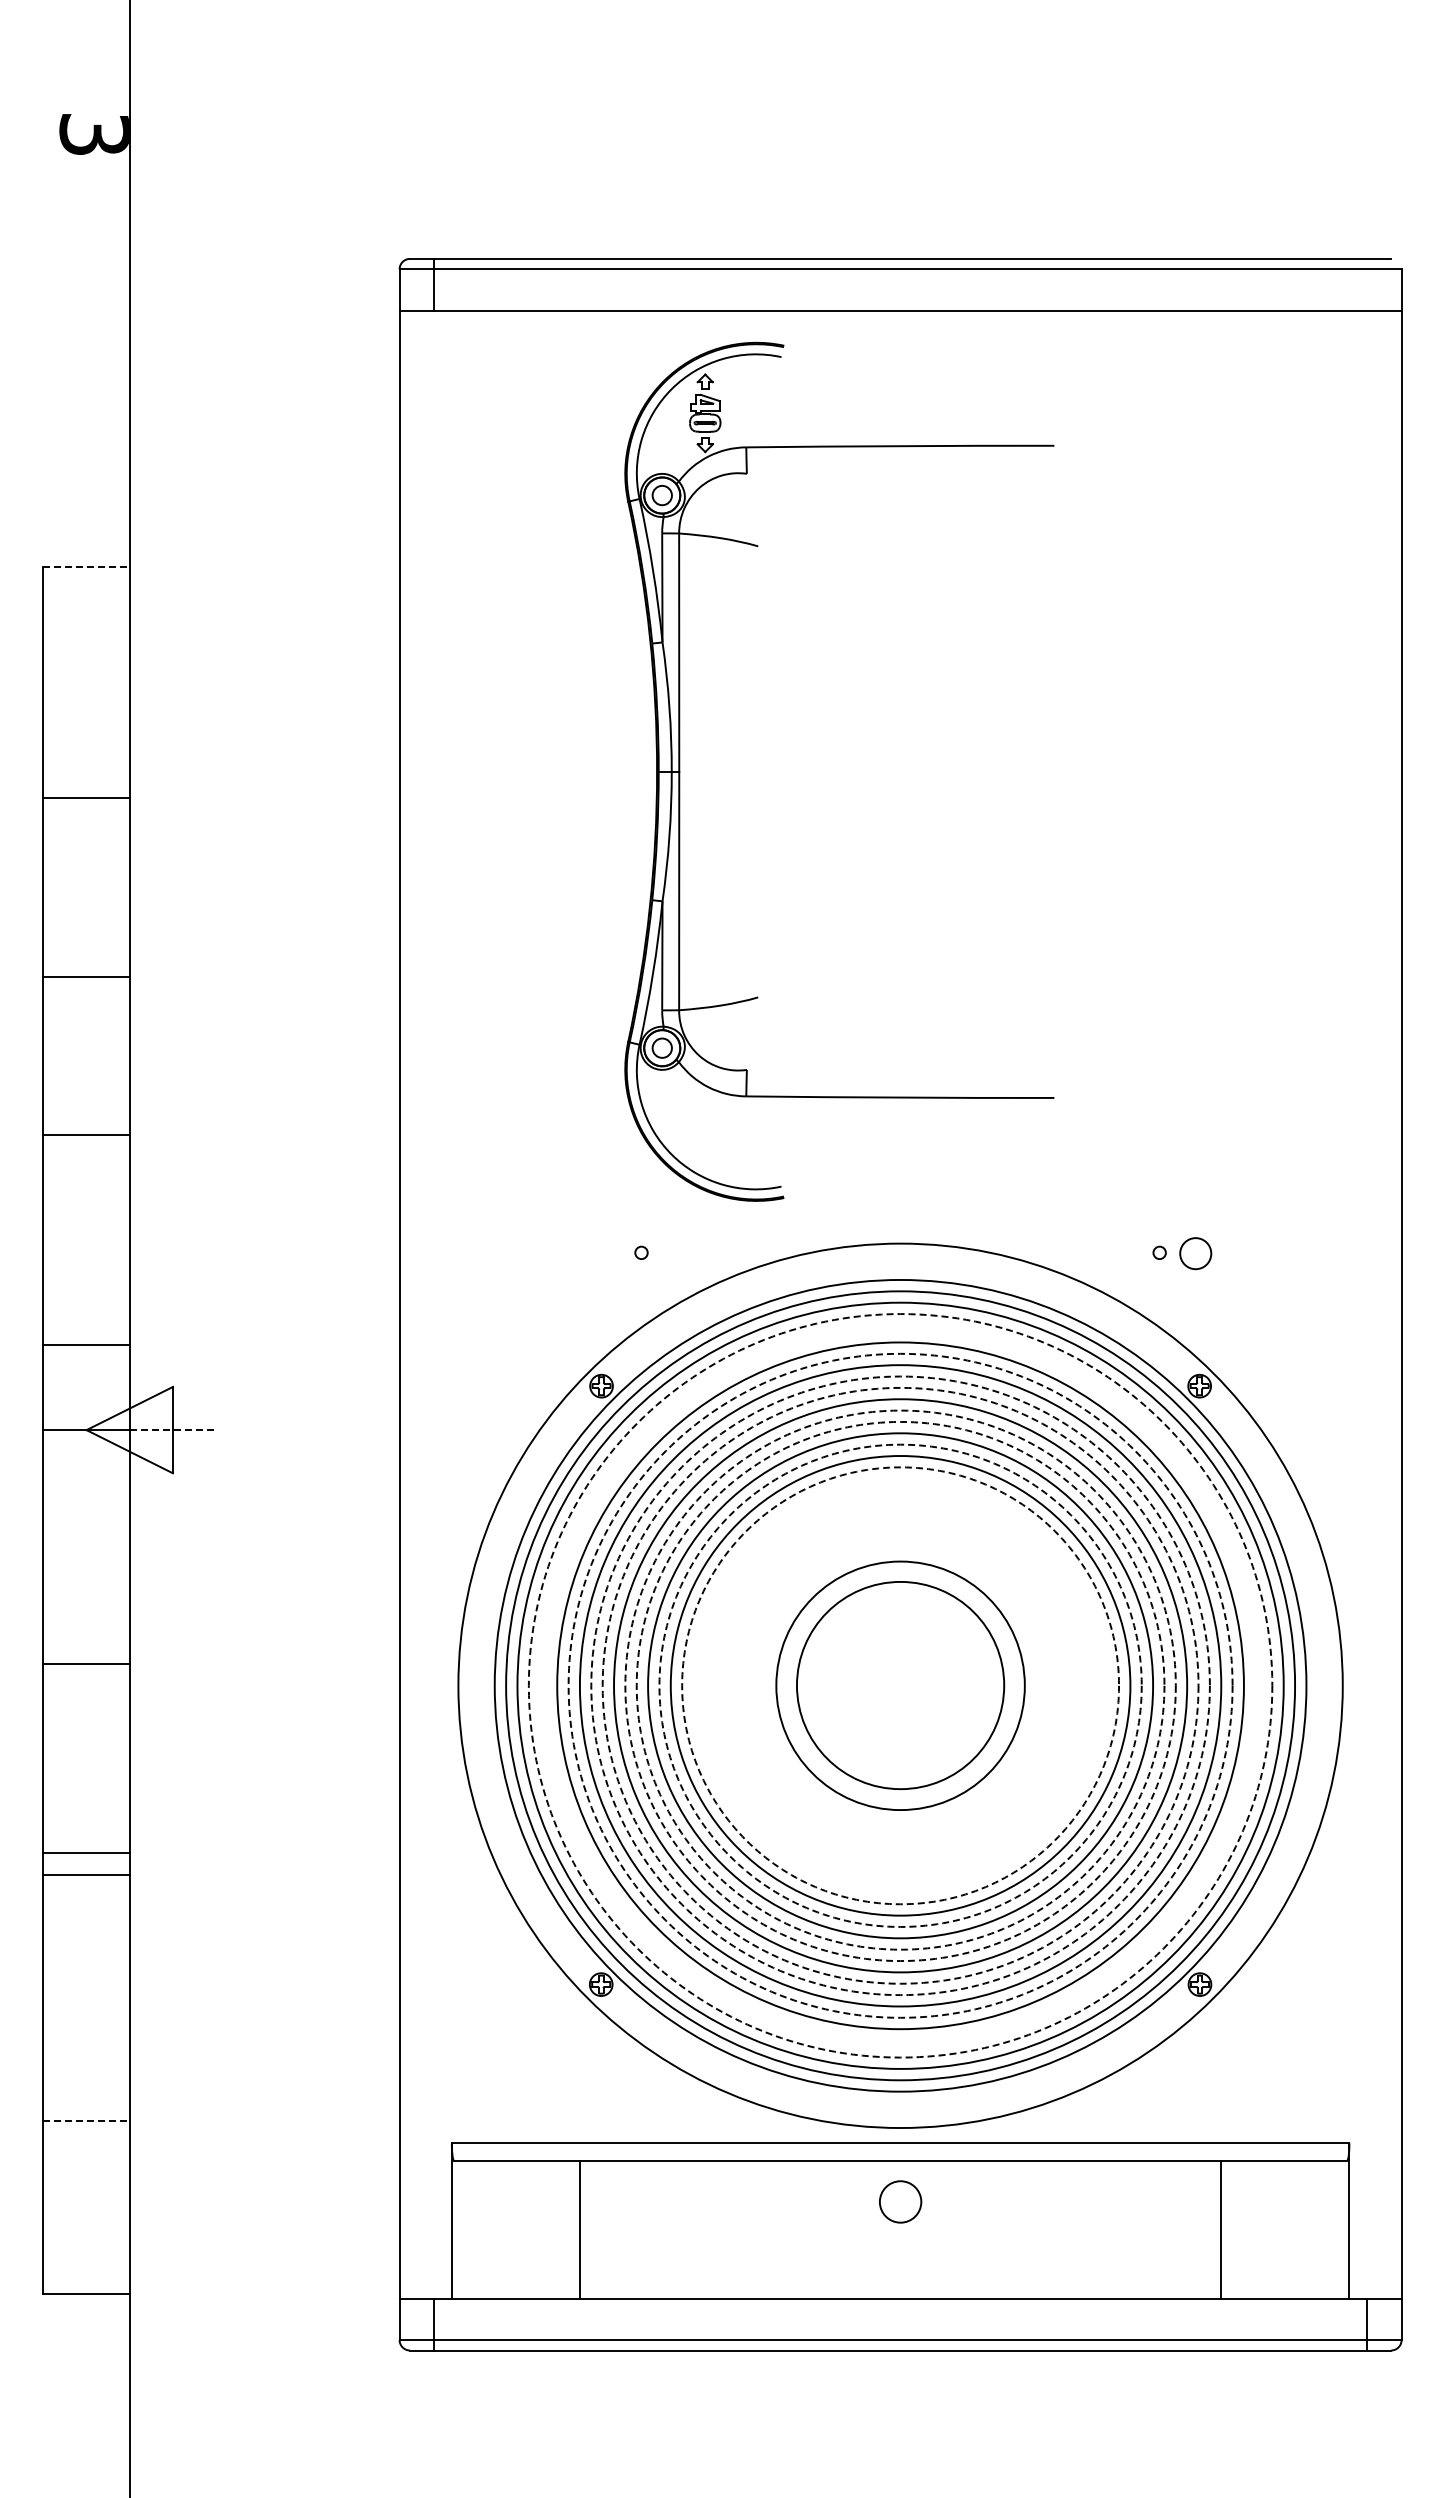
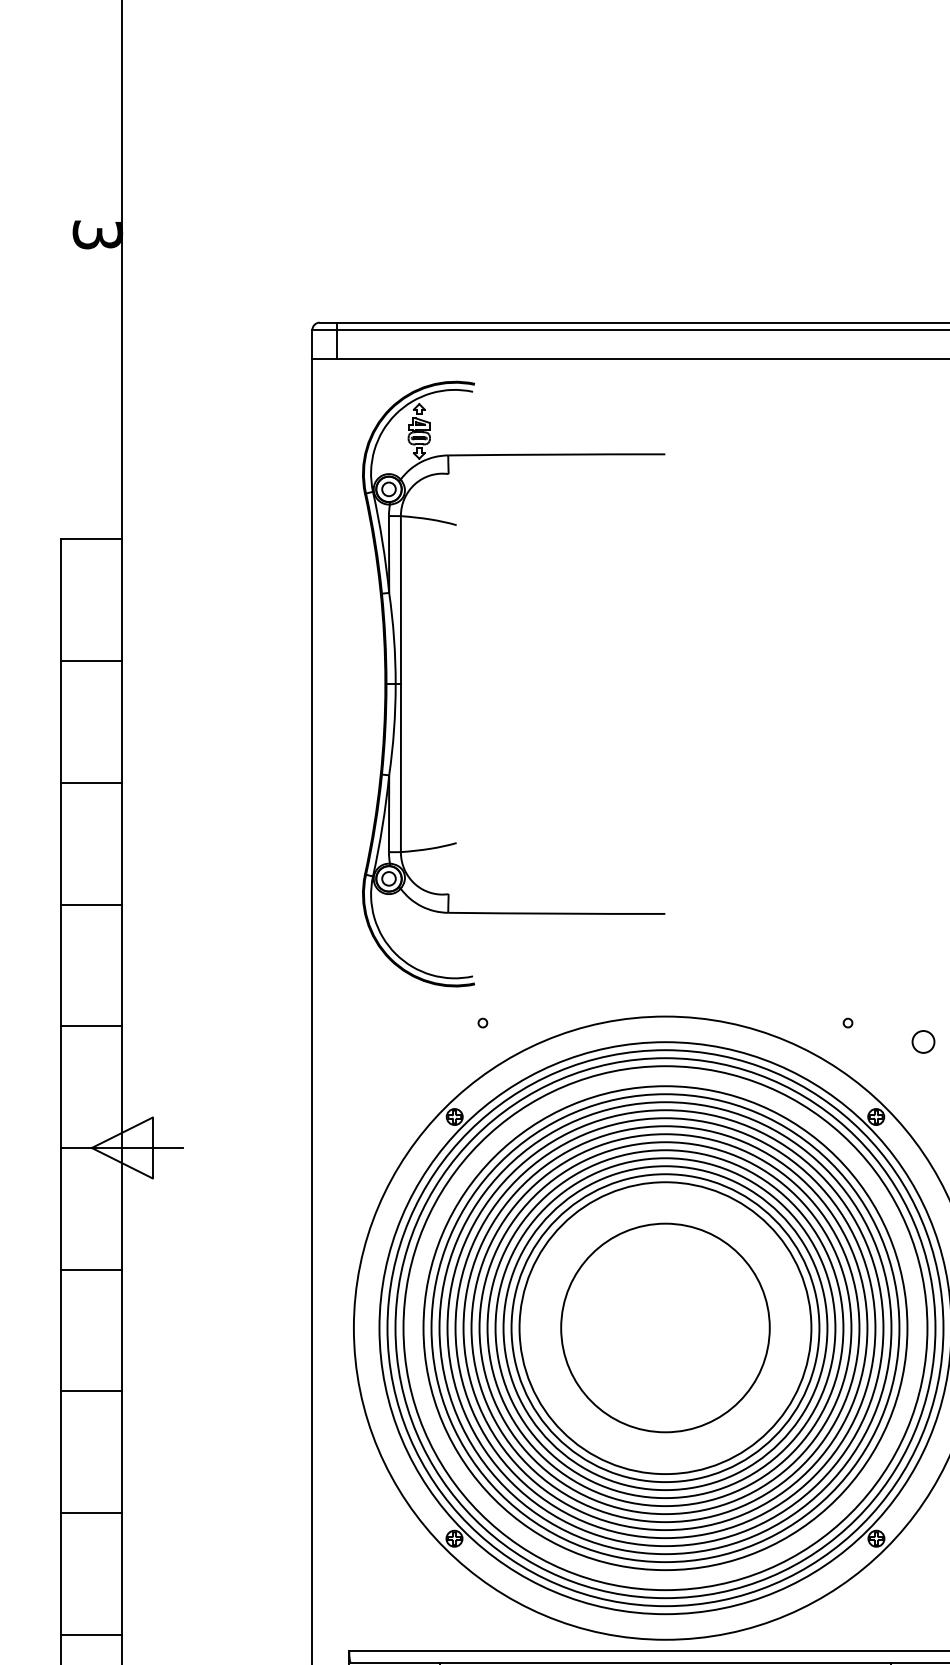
line: (87, 566) -> (92, 539), dashed -> solid
part: (680, 771) -> (401, 683), moved
line: (86, 798) -> (91, 661), moved
line: (86, 976) -> (91, 782), moved
line: (86, 1134) -> (91, 904), moved
circle: (1195, 1253) -> (923, 1041), moved
line: (86, 1345) -> (91, 1026), moved
line: (173, 1430) -> (153, 1148), dashed -> solid
line: (86, 1663) -> (91, 1269), moved
circle: (900, 1685) -> (665, 1327), dashed -> solid
circle: (900, 1685) -> (665, 1327), dashed -> solid
circle: (900, 1685) -> (665, 1327), dashed -> solid
circle: (900, 1685) -> (665, 1327), dashed -> solid
circle: (900, 1685) -> (665, 1327), dashed -> solid
circle: (900, 1685) -> (665, 1327), dashed -> solid
circle: (900, 1685) -> (665, 1327), dashed -> solid
circle: (900, 1685) -> (665, 1327), dashed -> solid
circle: (900, 1685) -> (665, 1327), size x1.43
circle: (900, 1685) -> (665, 1327), size x1.67
line: (86, 1852) -> (91, 1391), moved
line: (86, 1875) -> (91, 1513), moved
line: (87, 2120) -> (92, 1634), dashed -> solid

